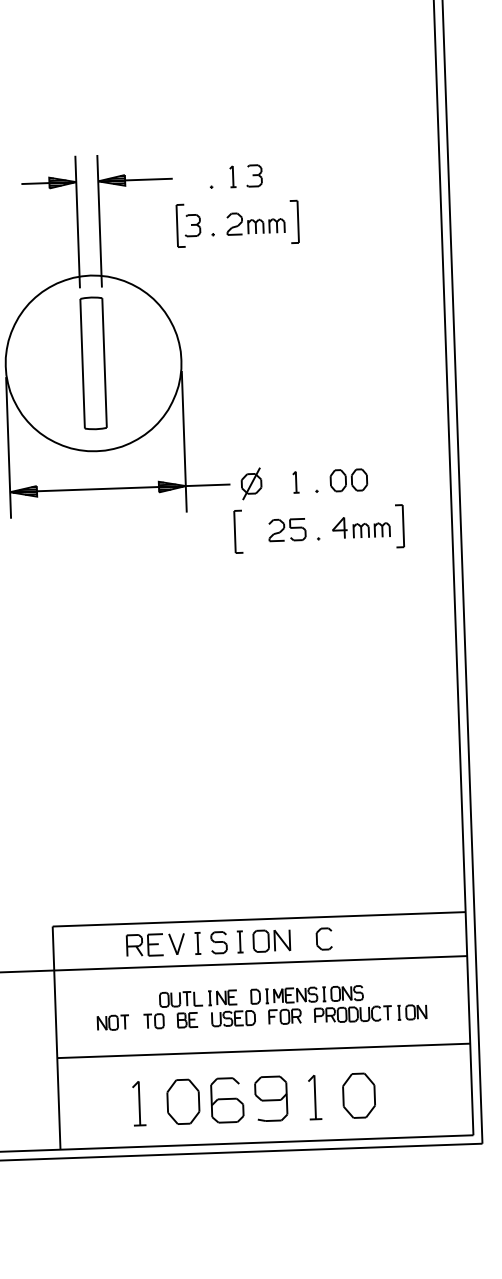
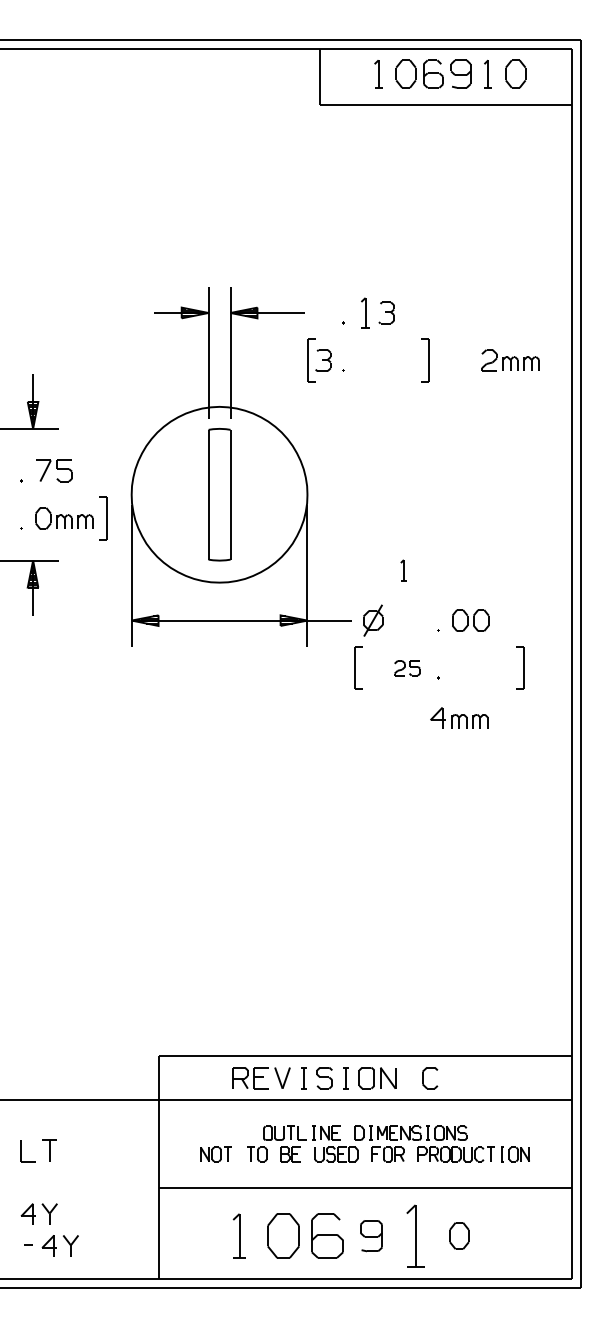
part: (233, 177) -> (365, 313), size x1.4
part: (255, 223) -> (510, 360), moved
part: (295, 482) -> (403, 570), moved
part: (361, 526) -> (459, 717), moved
part: (287, 530) -> (407, 668), size x0.7
part: (359, 1095) -> (459, 1235), size x0.6
part: (314, 1096) -> (414, 1235), size x1.4
part: (271, 1098) -> (371, 1235), size x0.7

